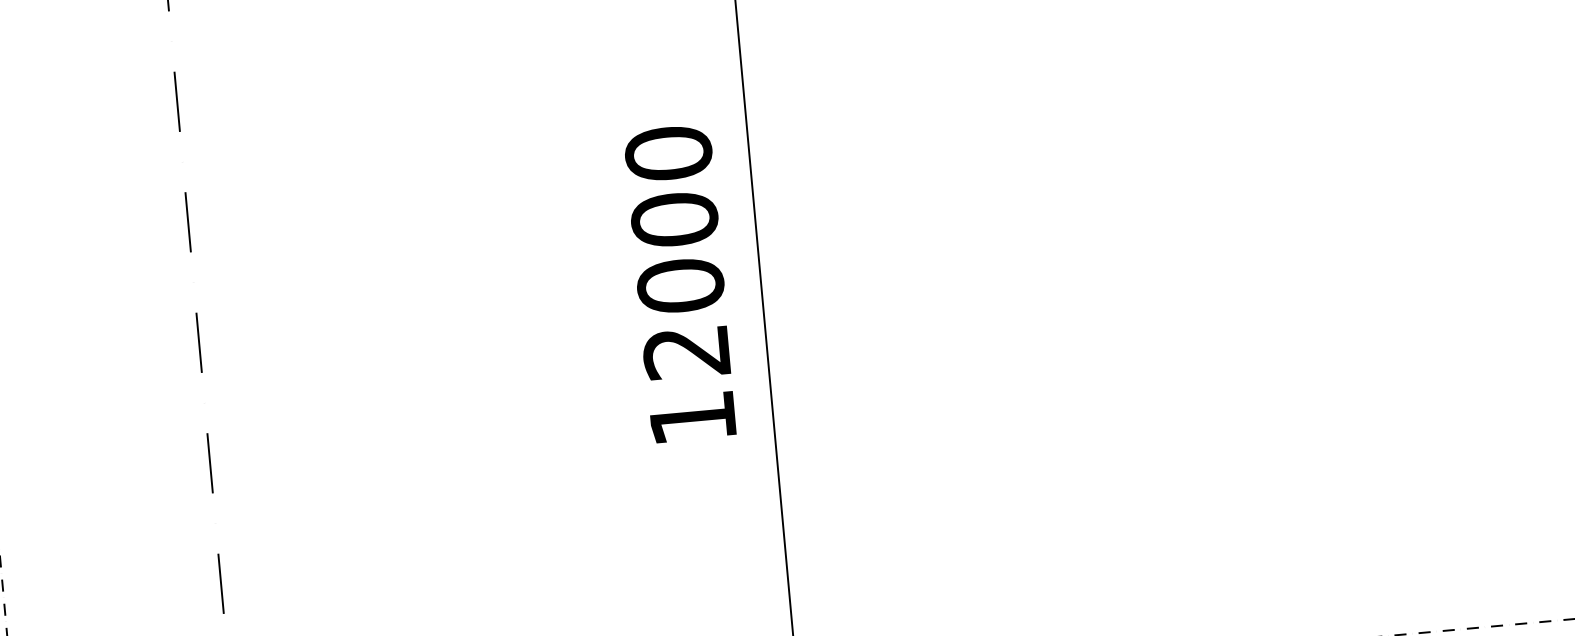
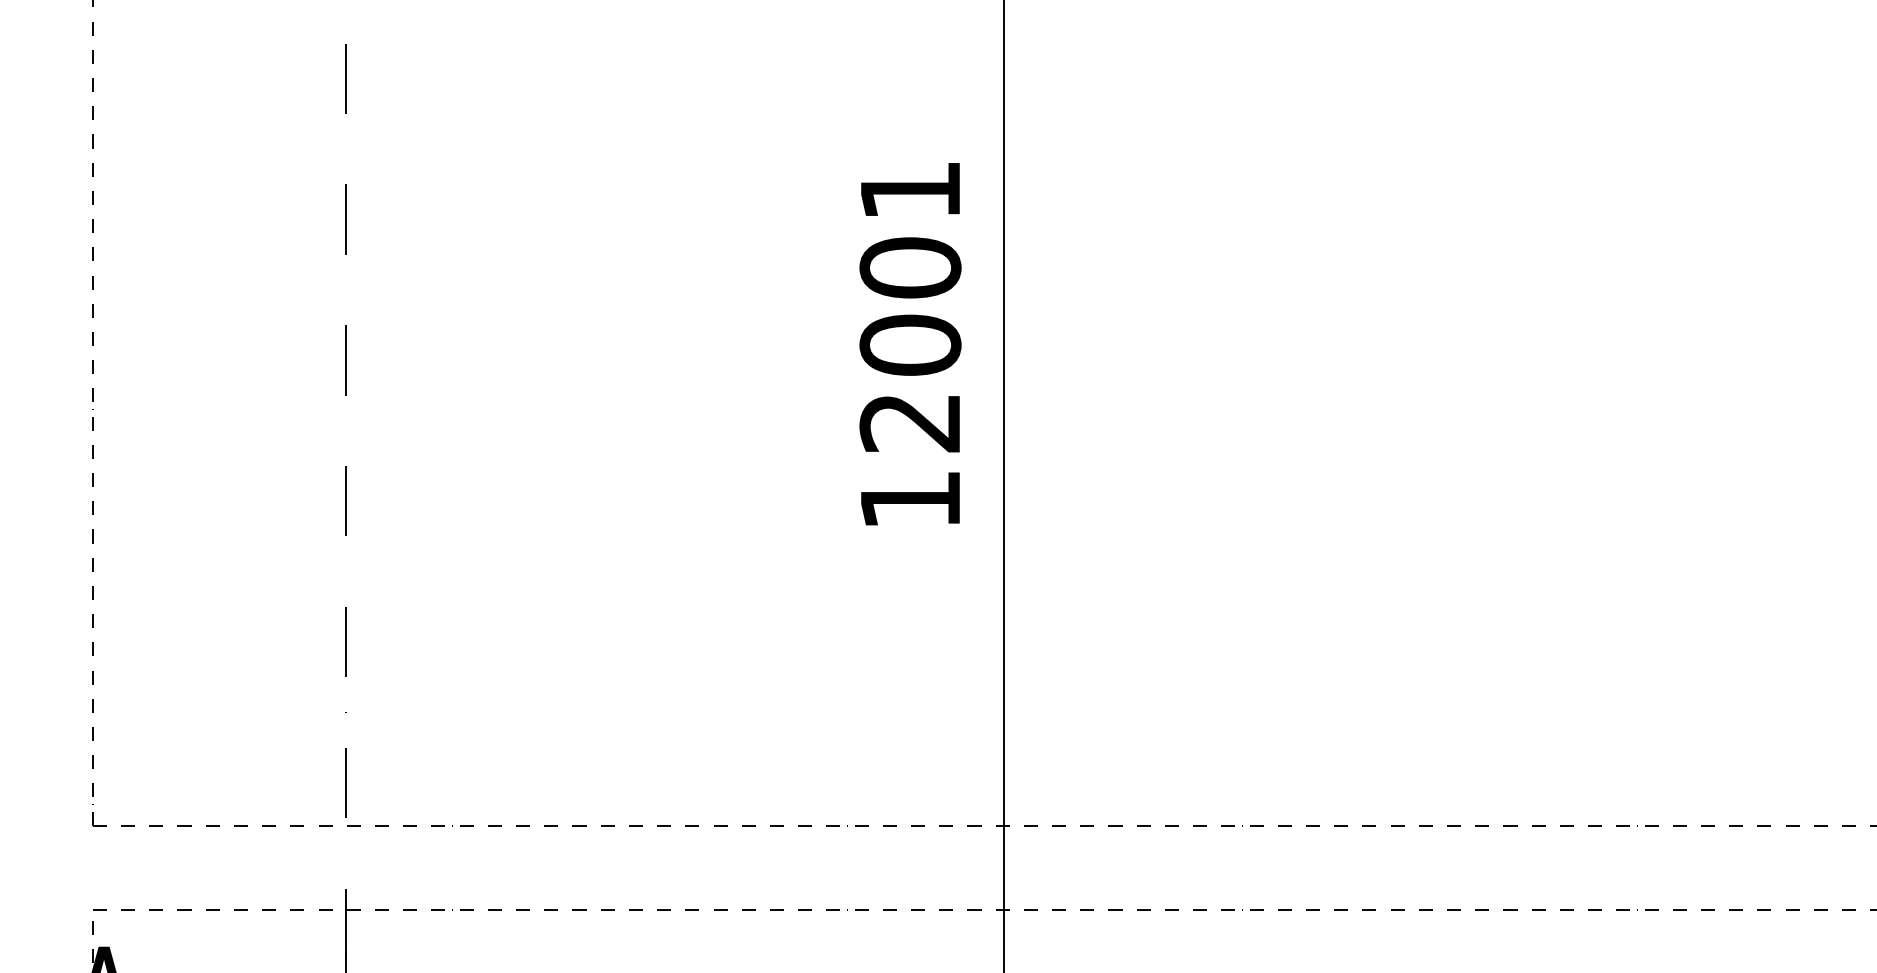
text: (668, 153) -> (910, 190), 12000 -> 12001

